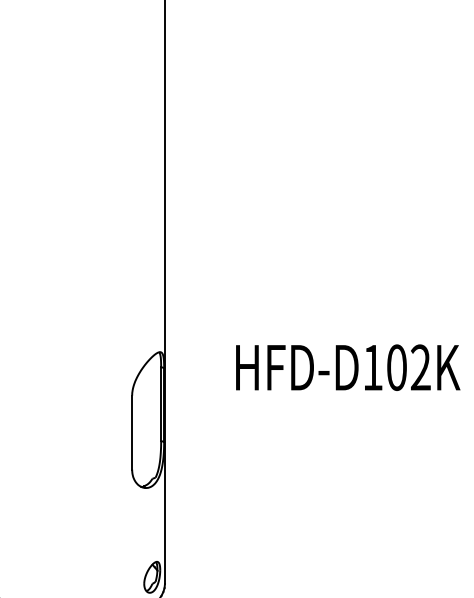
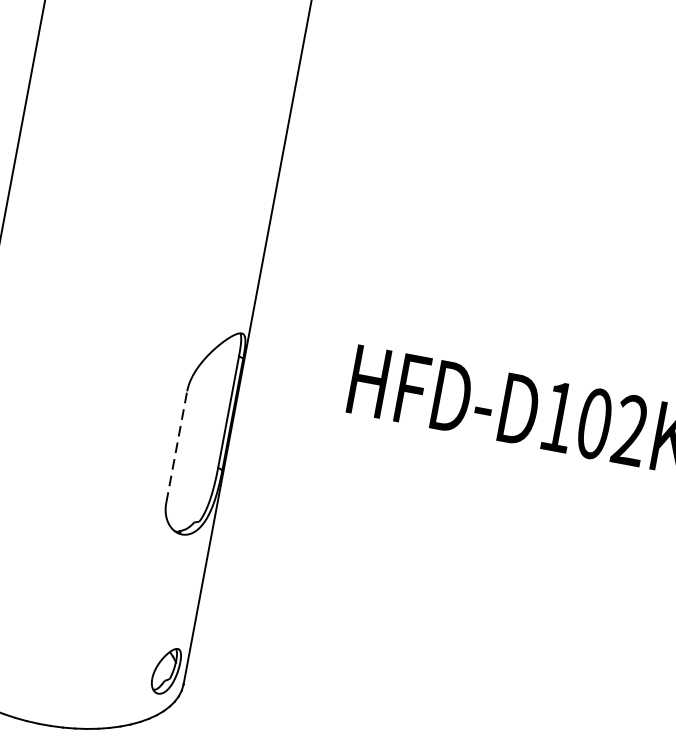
line: (132, 432) -> (177, 446), solid -> dashed

